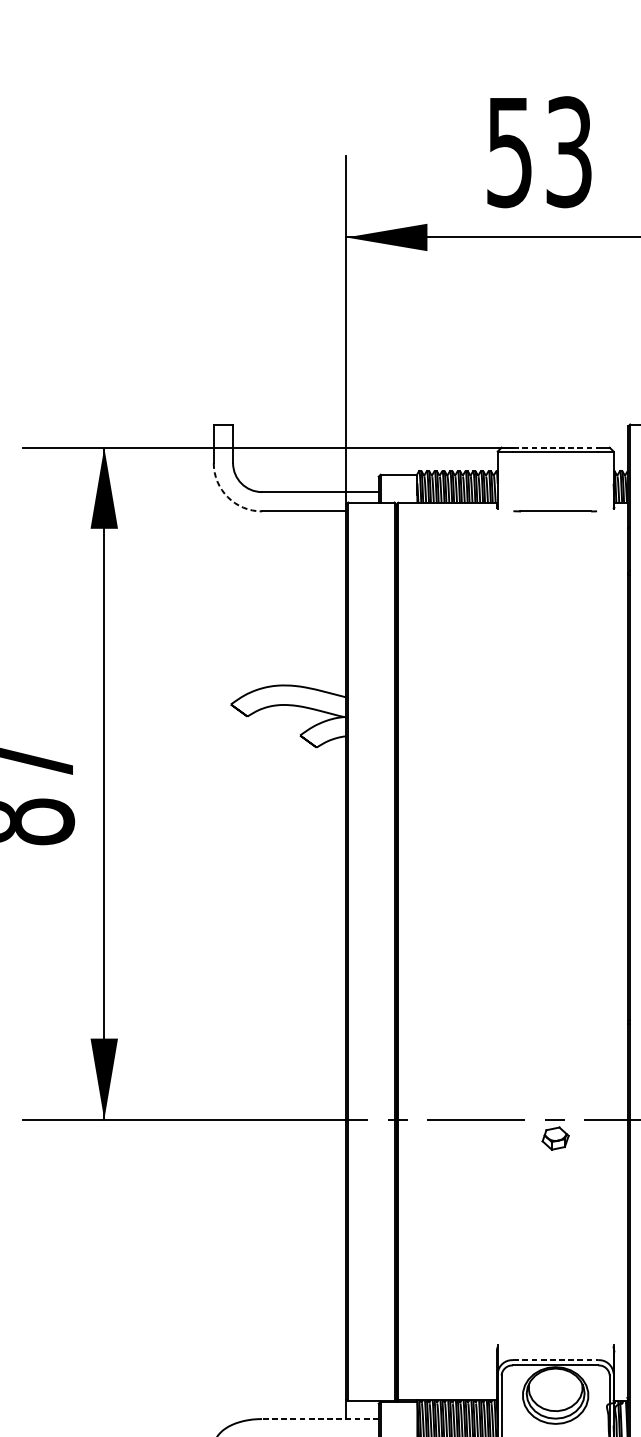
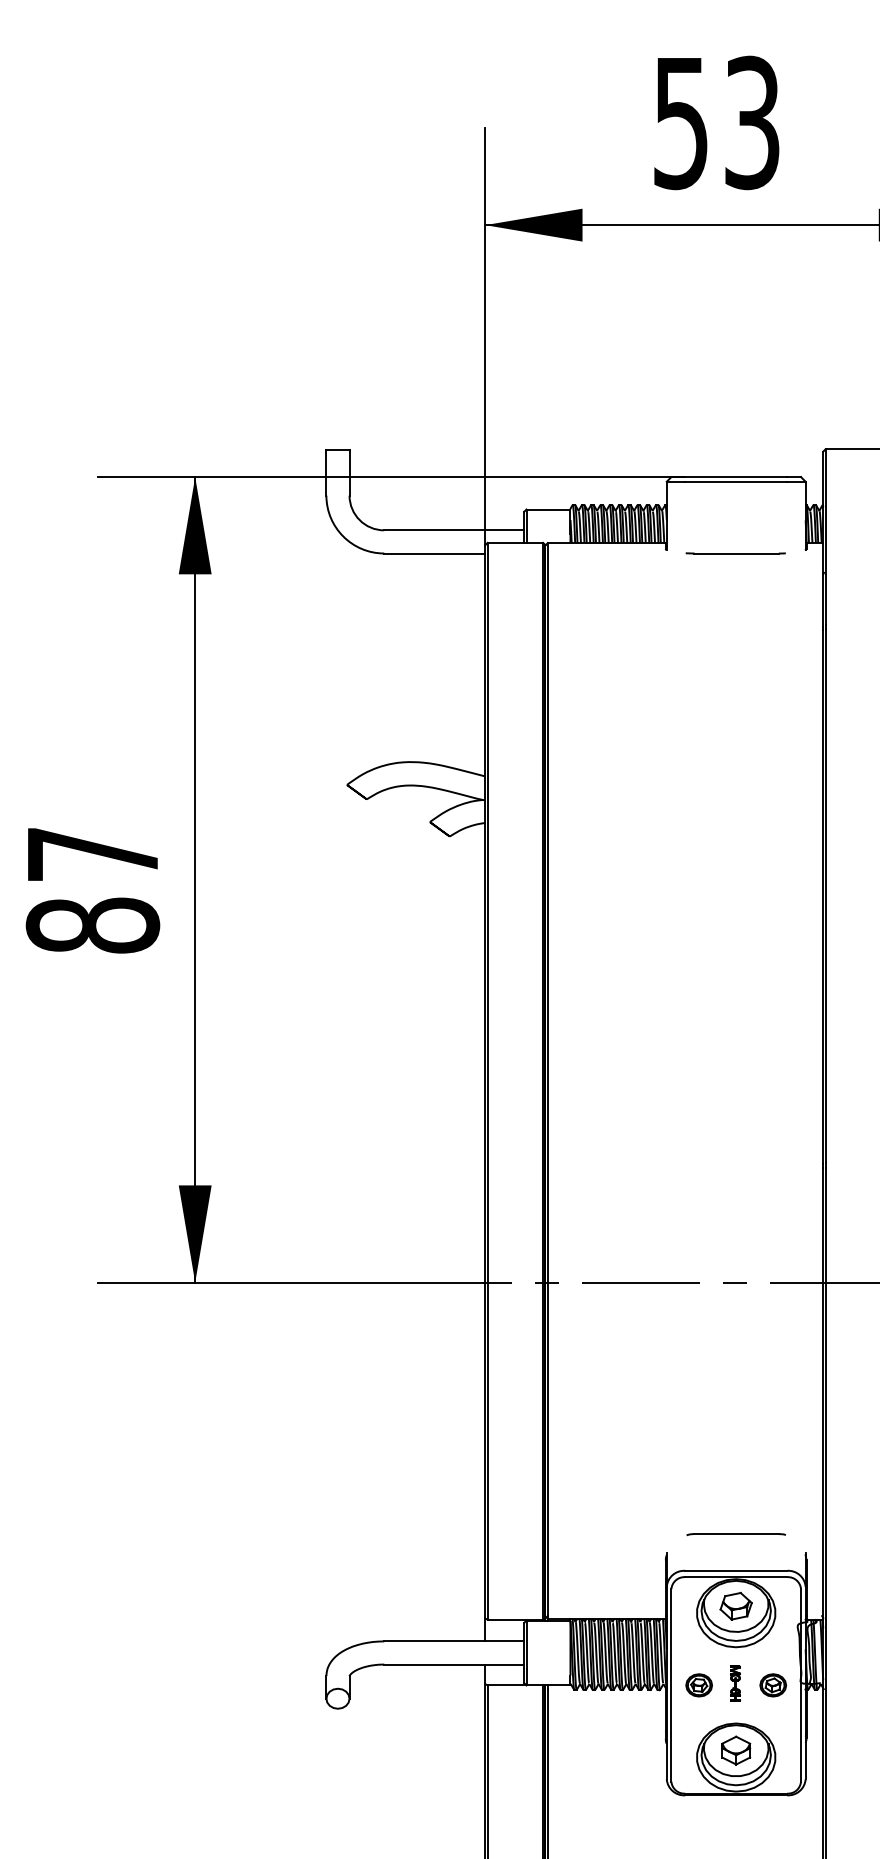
line: (555, 448) -> (736, 477), dashed -> solid
arc: (228, 497) -> (343, 536), dashed -> solid
part: (555, 1137) -> (735, 1605), moved
line: (555, 1329) -> (735, 1534), added
line: (555, 1359) -> (736, 1570), dashed -> solid
line: (320, 1419) -> (454, 1641), dashed -> solid

